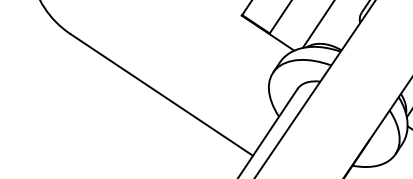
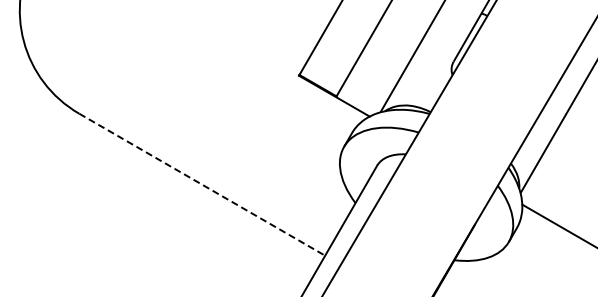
line: (161, 94) -> (202, 184), solid -> dashed

